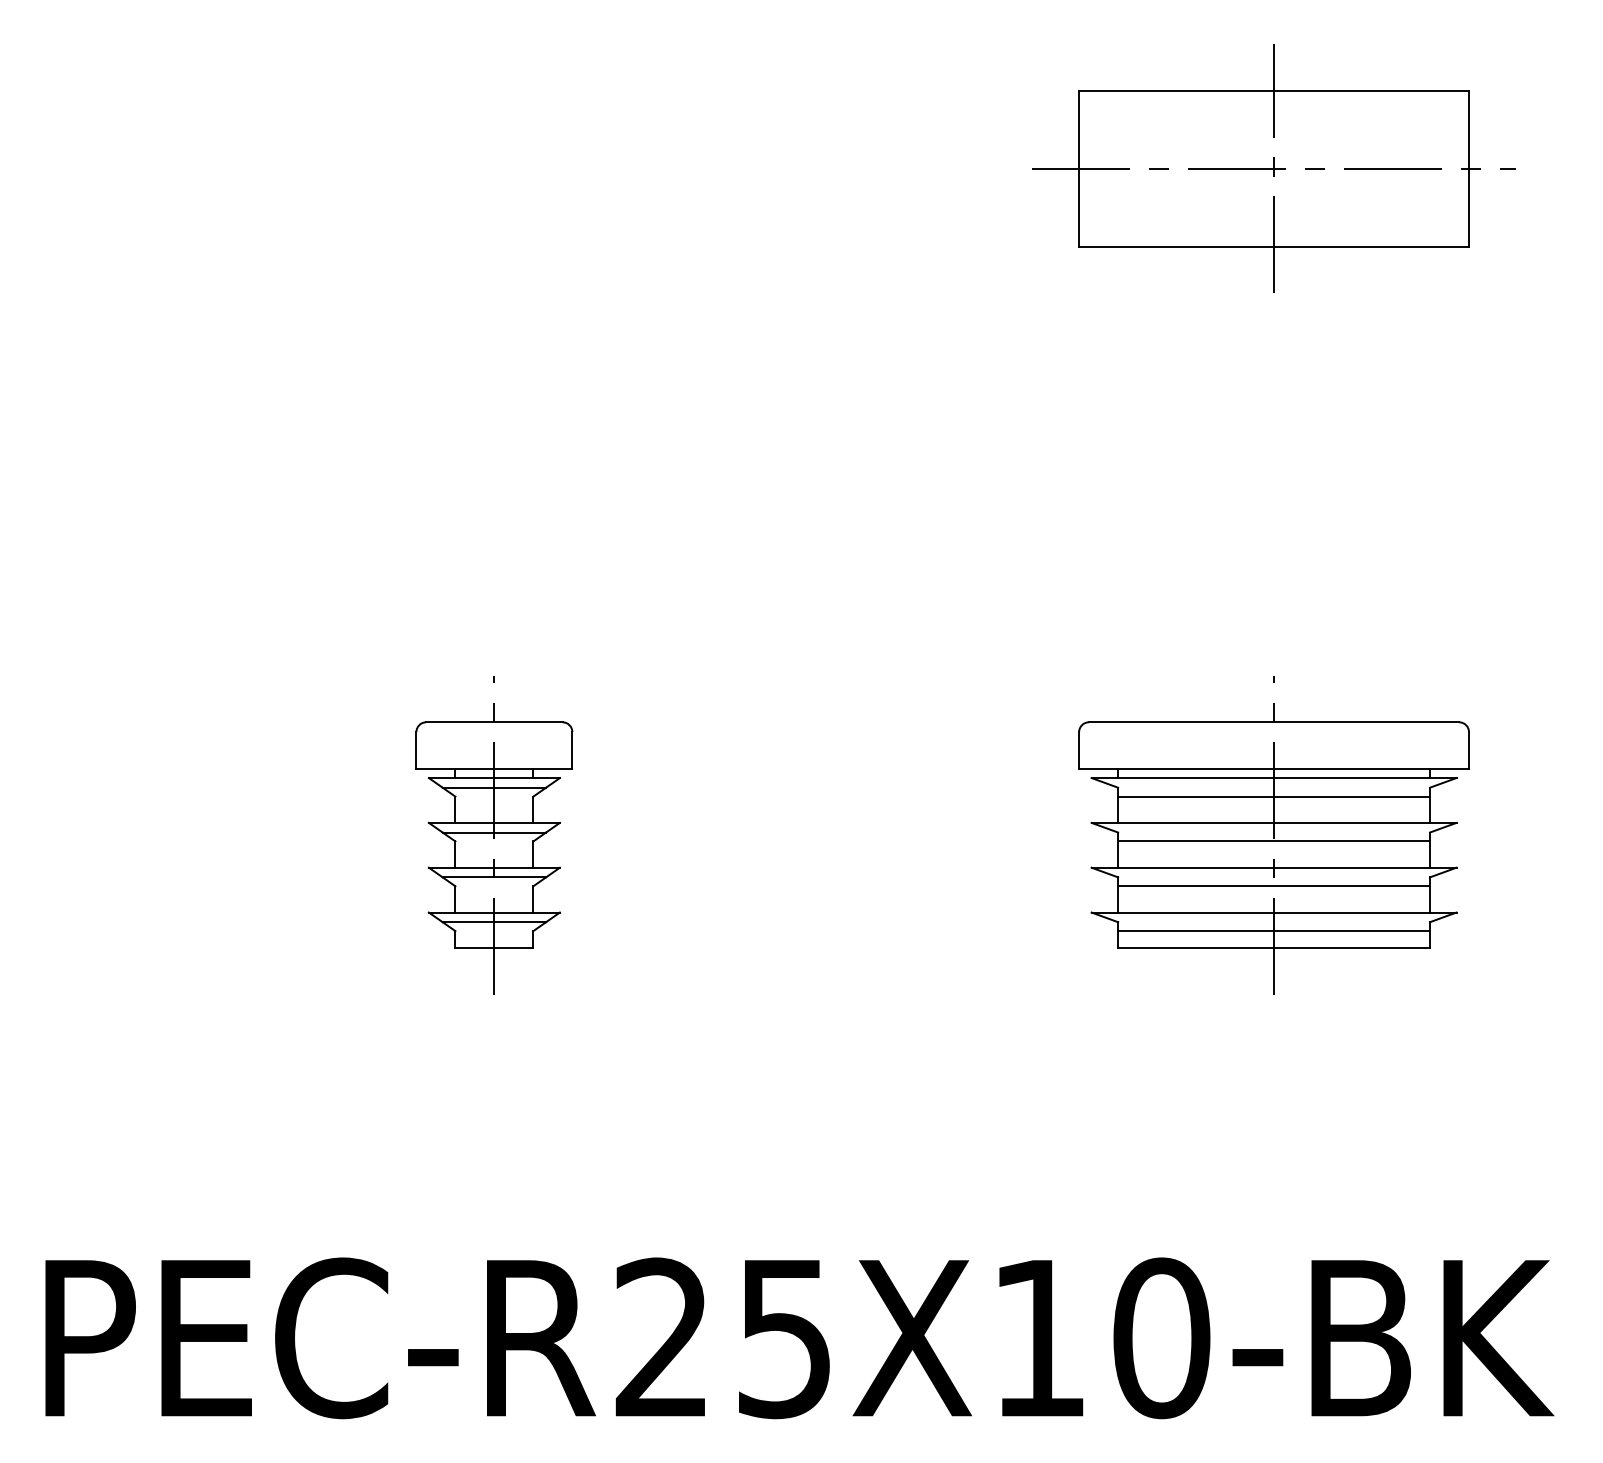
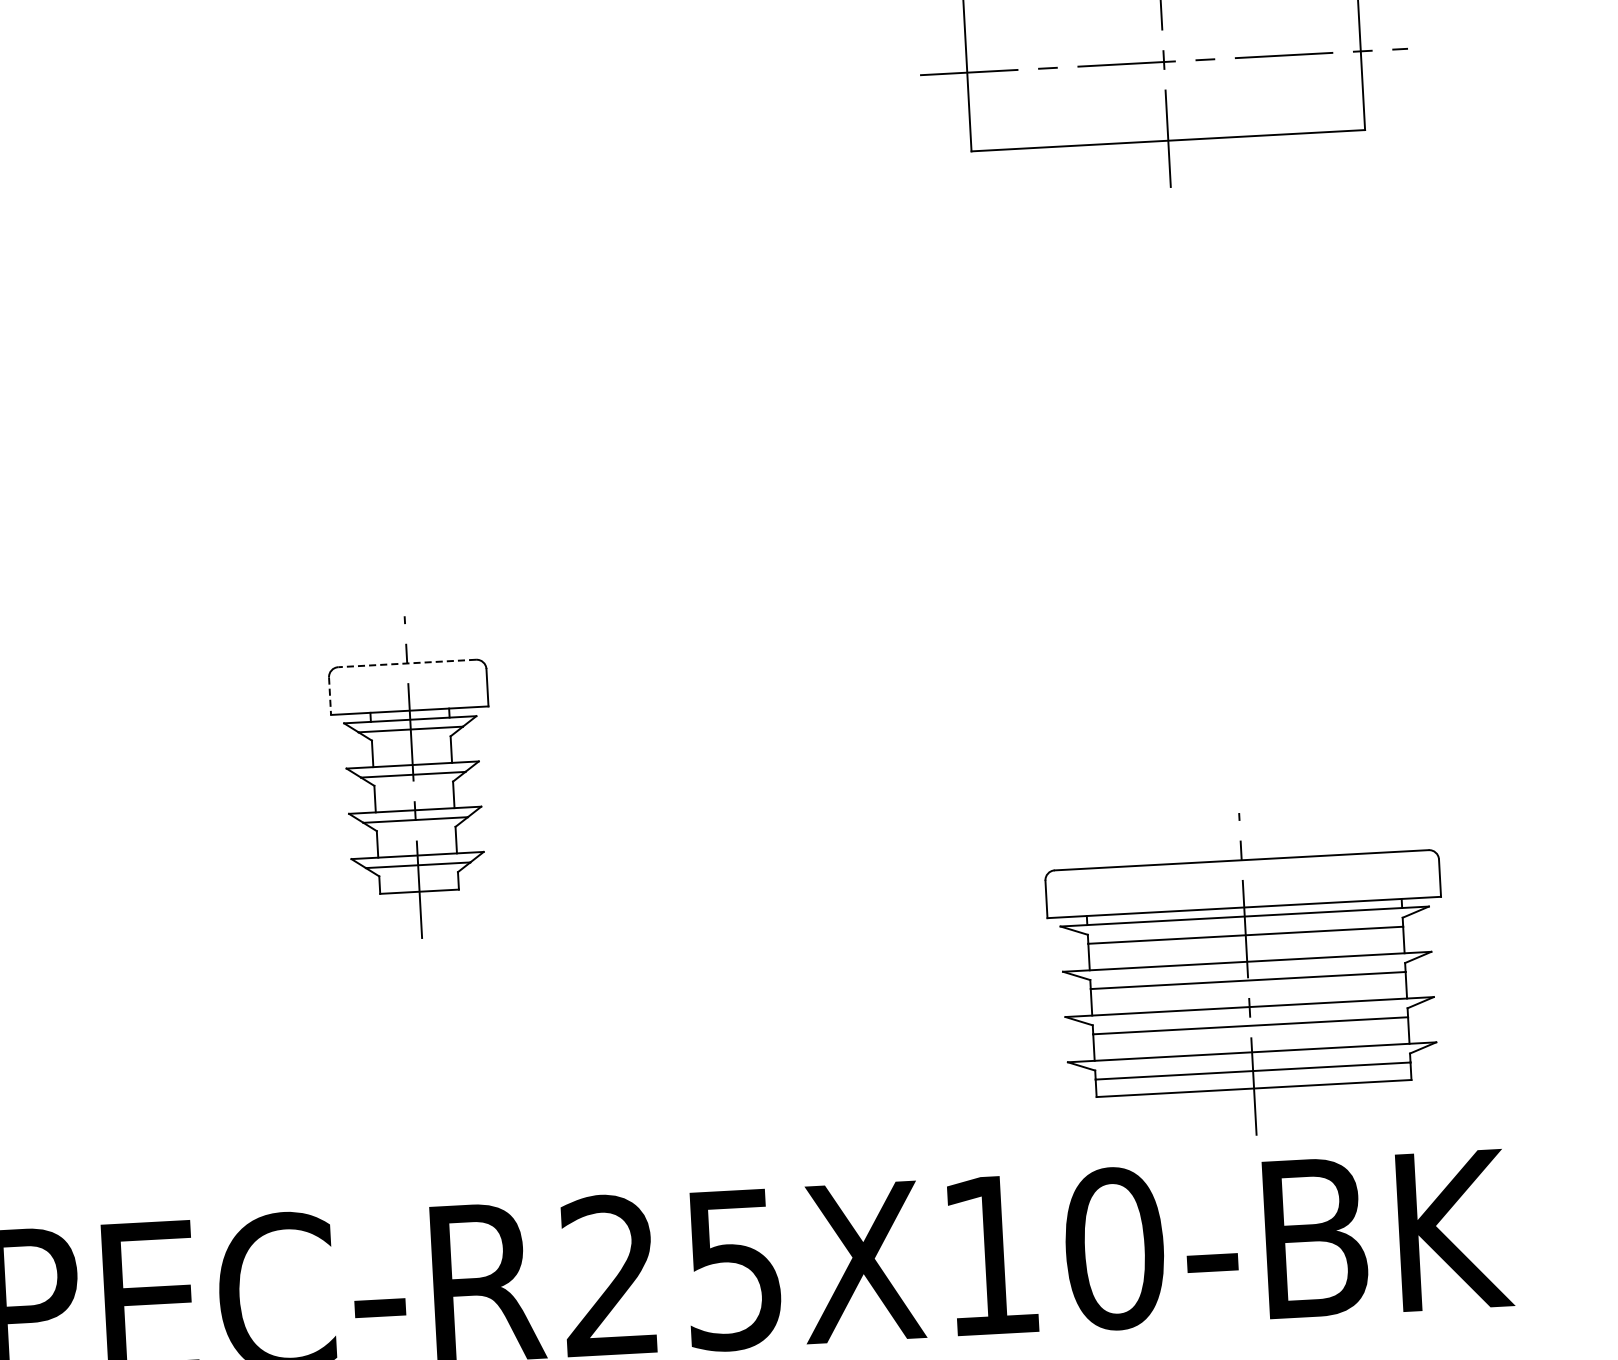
line: (493, 722) -> (406, 663), solid -> dashed
line: (416, 750) -> (330, 696), solid -> dashed
part: (1273, 835) -> (1247, 974), moved

